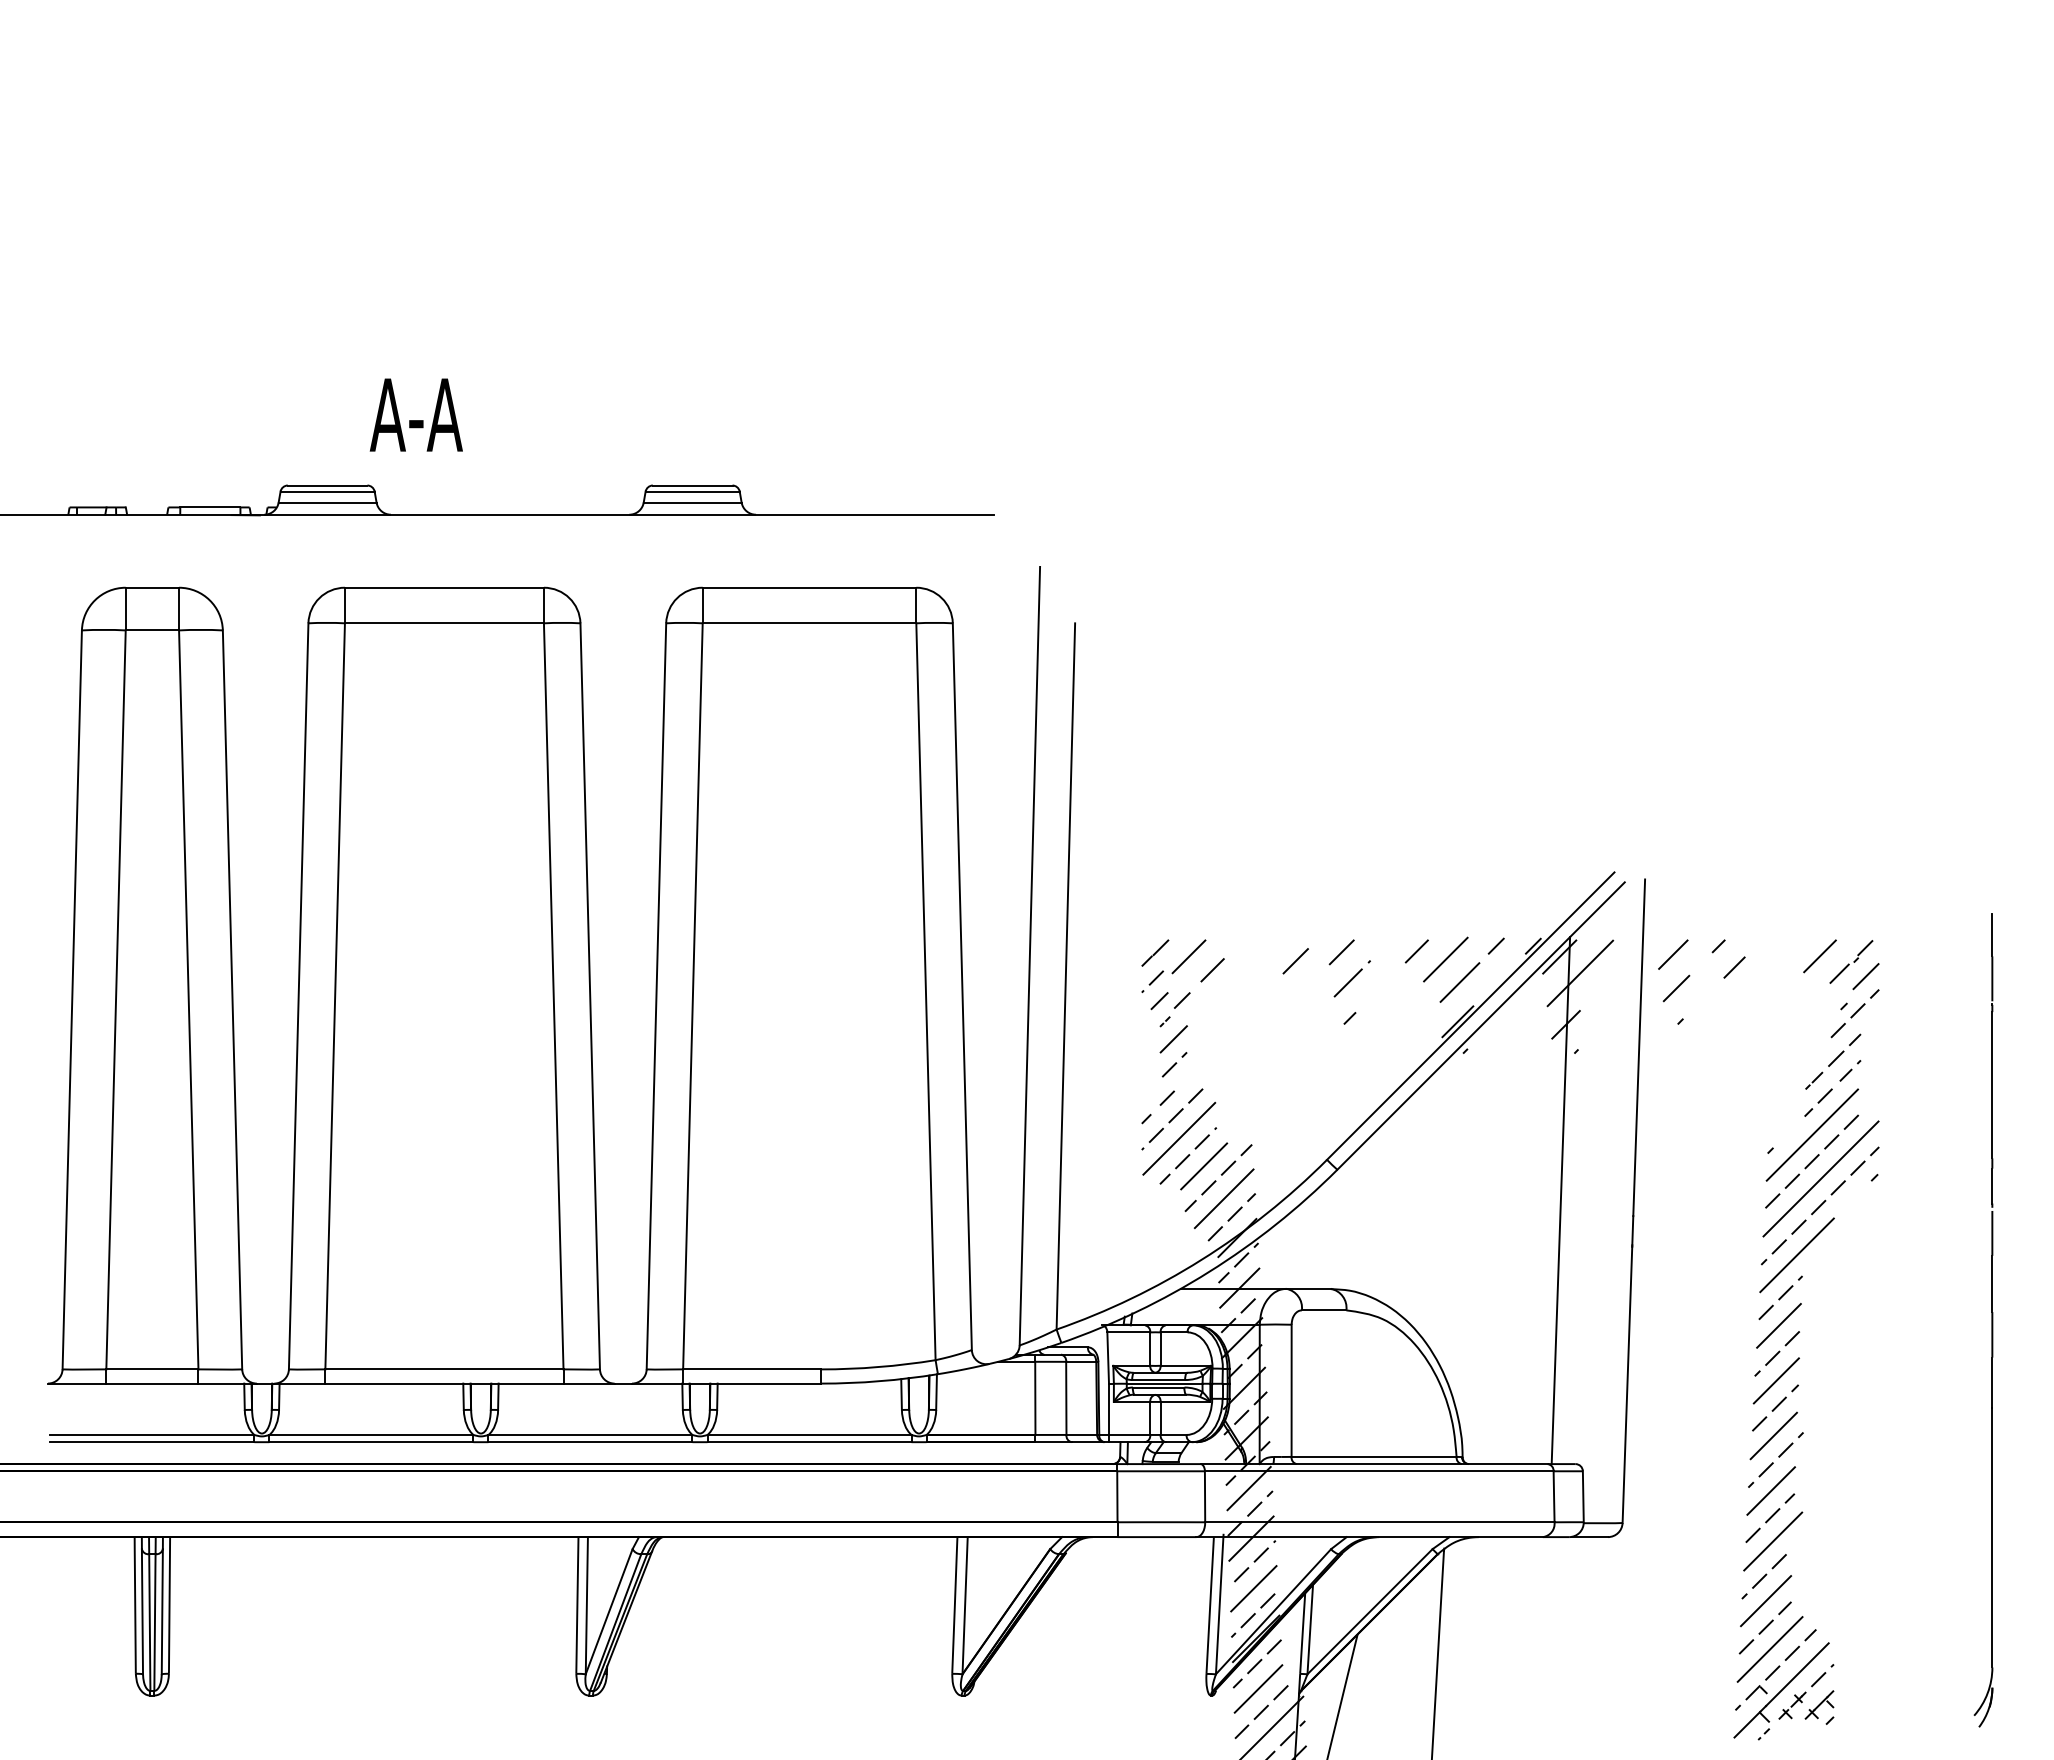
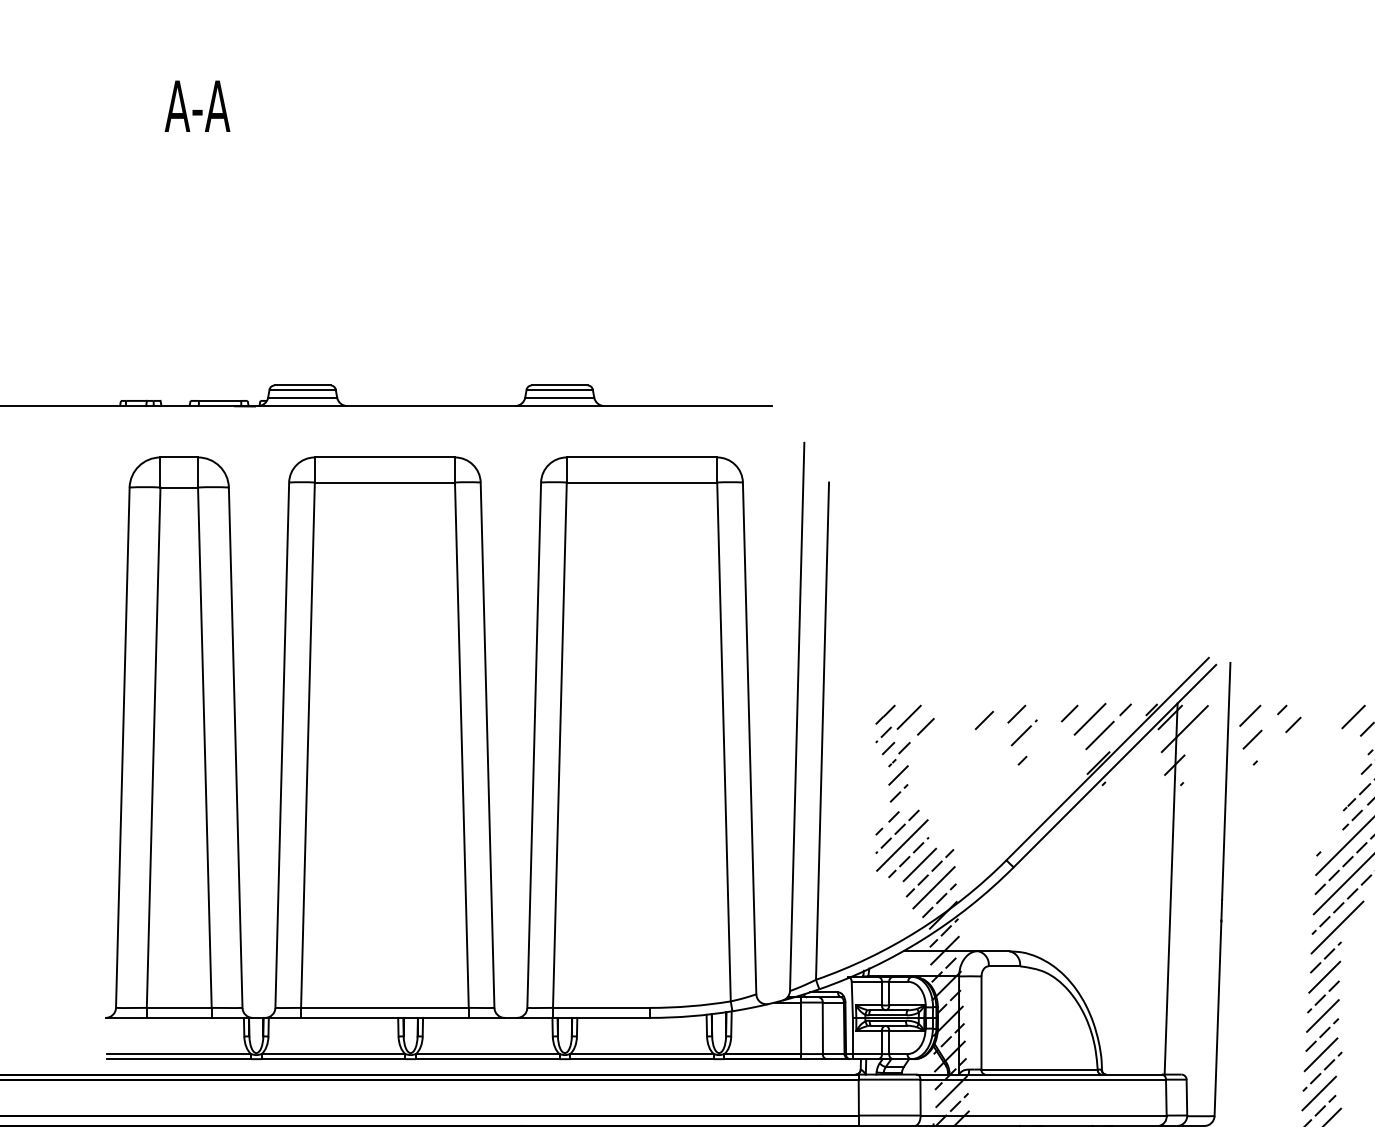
text: (415, 414) -> (196, 105), moved

